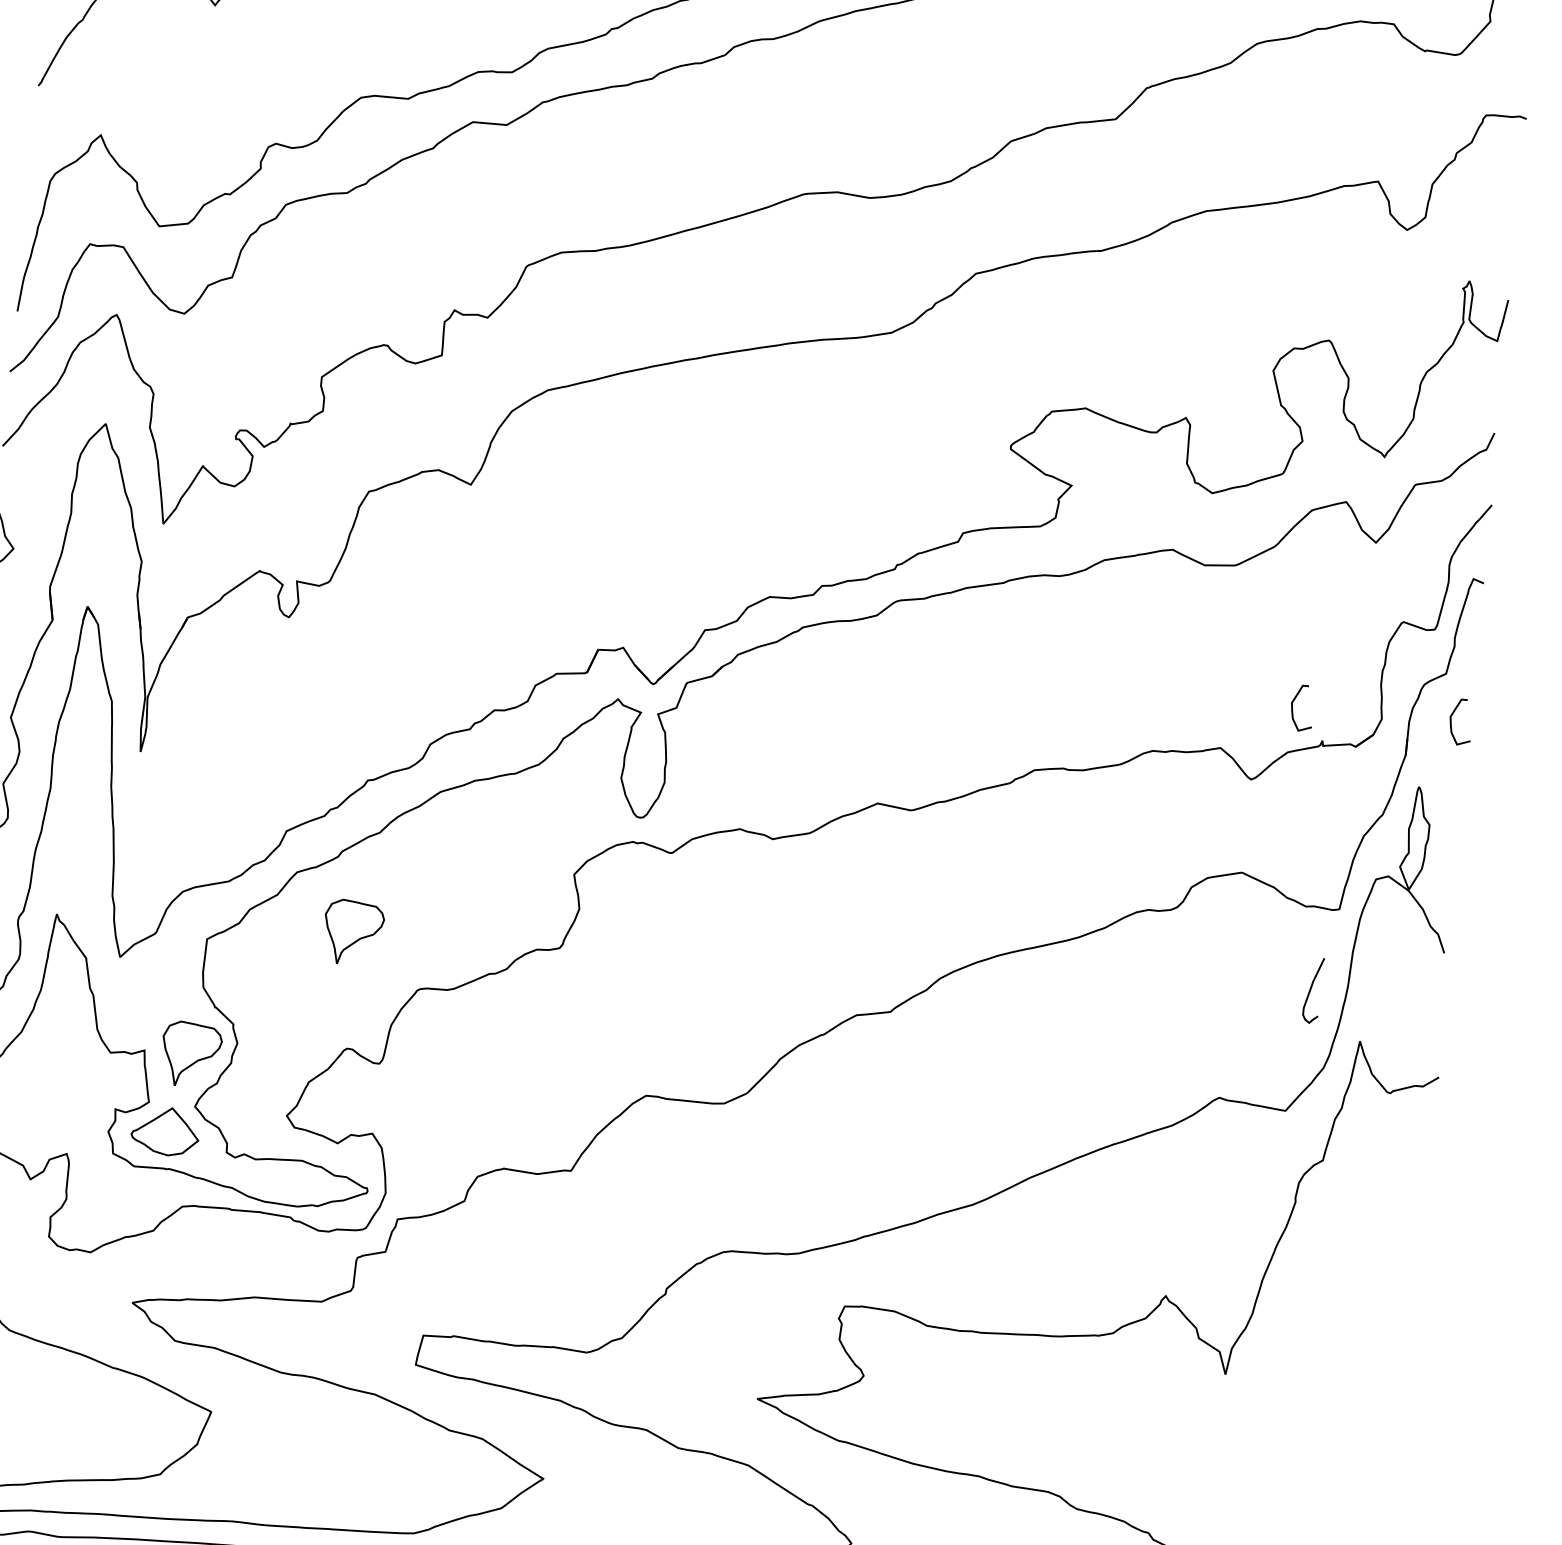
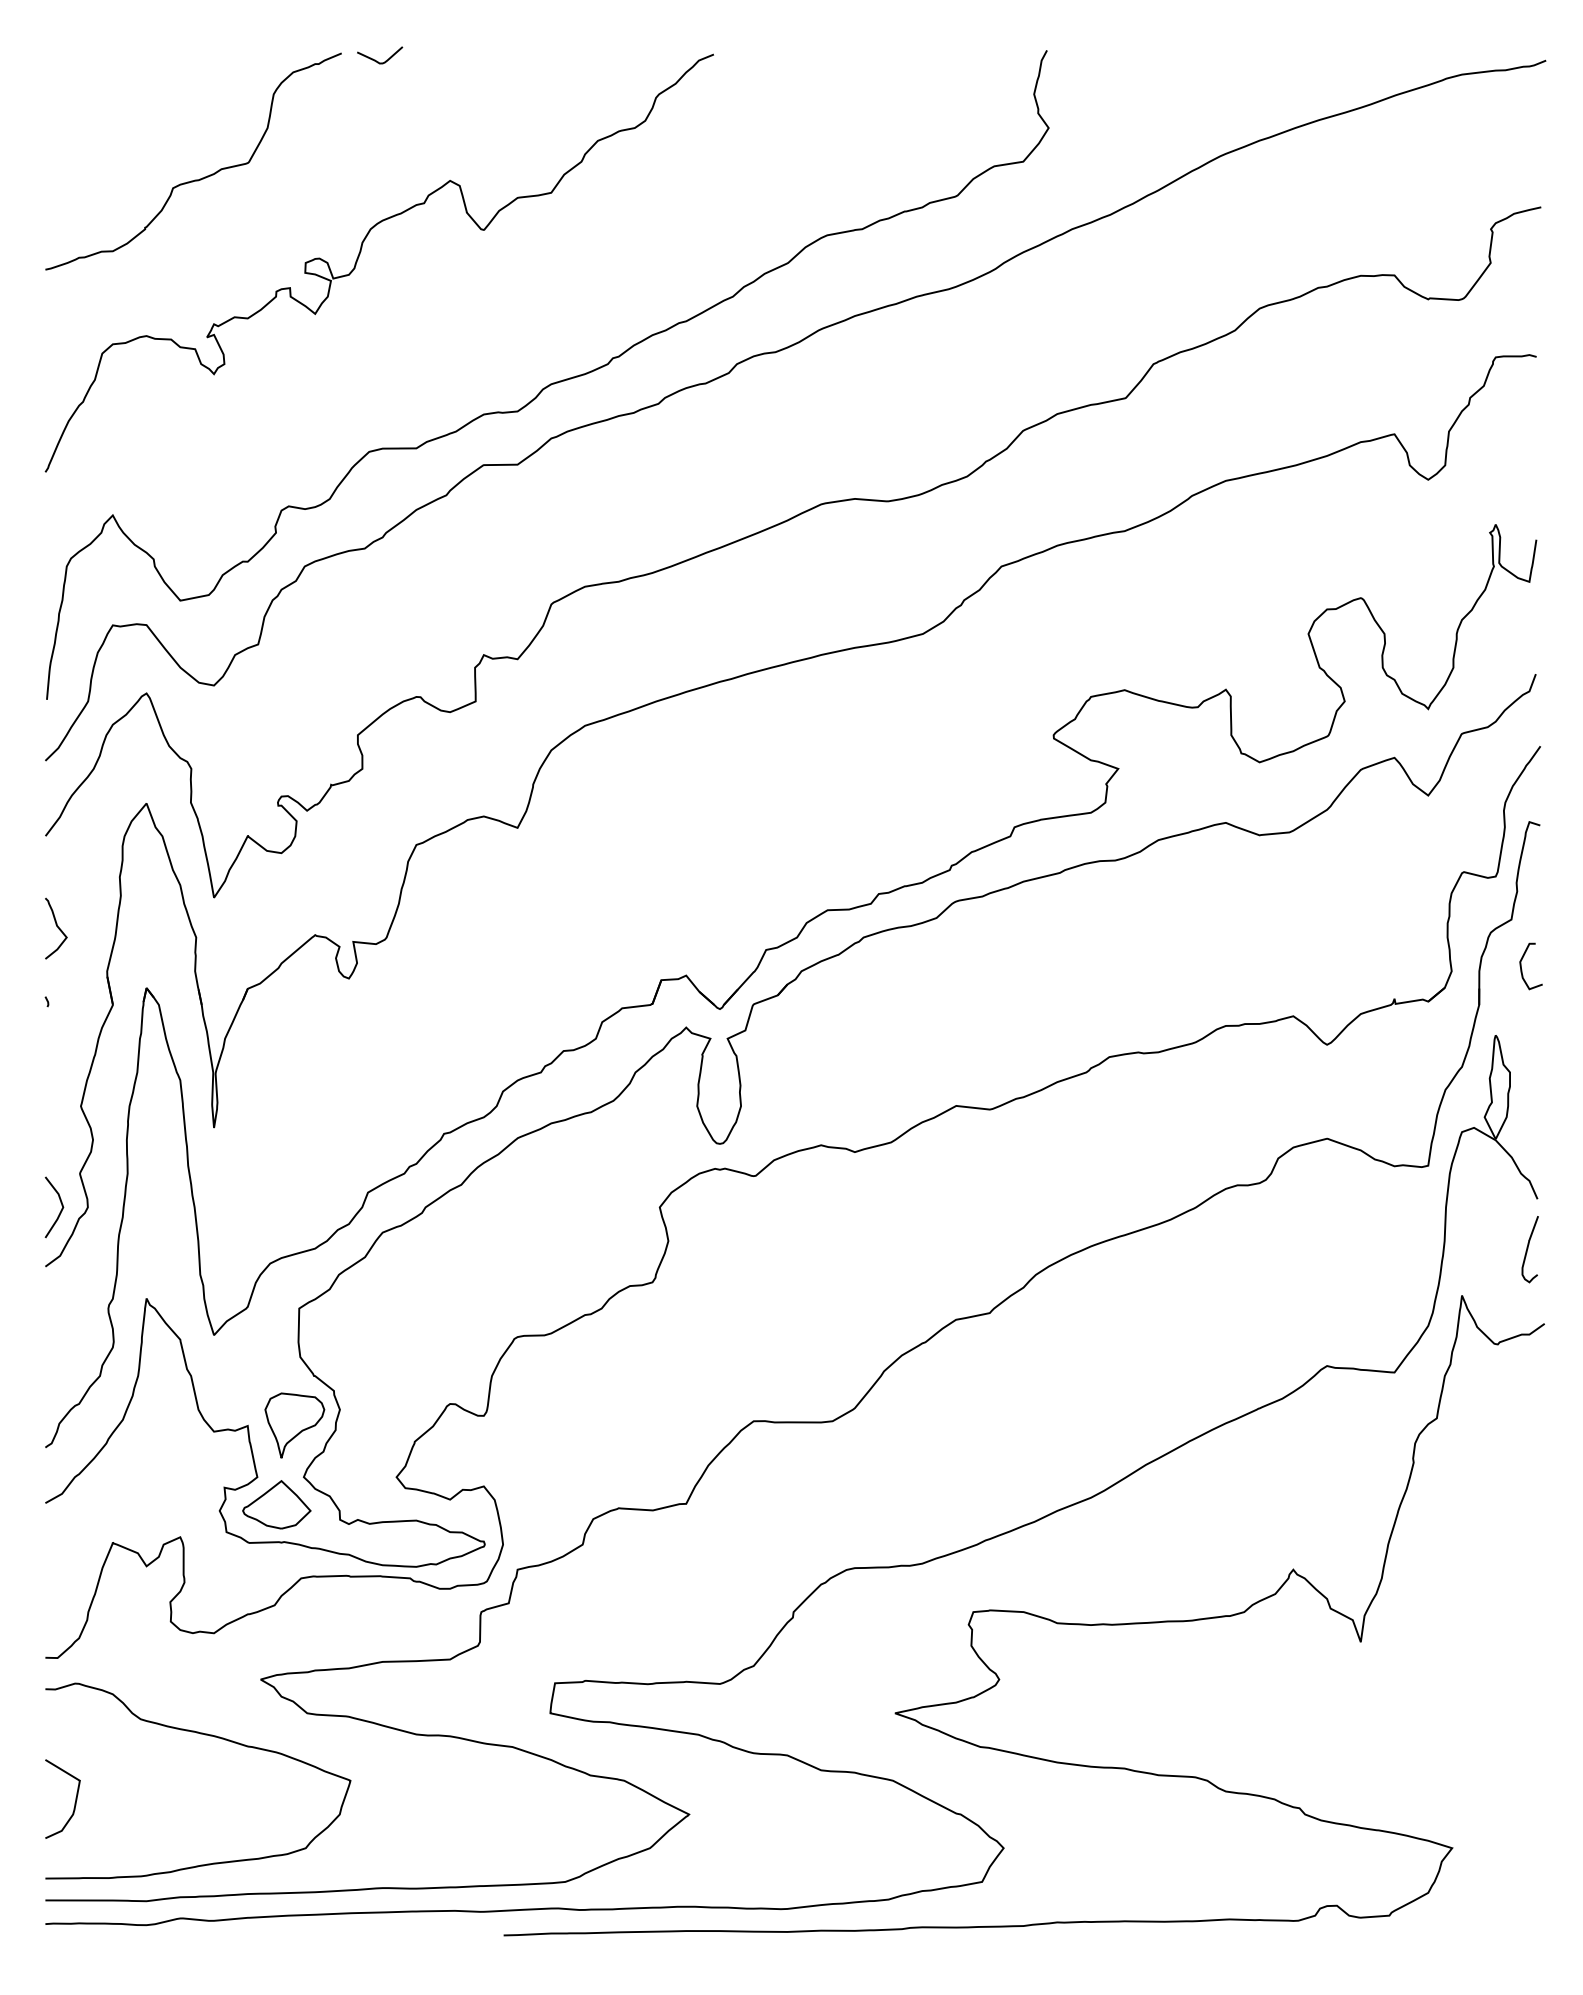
curve: (1293, 710) -> (1362, 971), removed
part: (353, 932) -> (444, 1287), removed
curve: (1311, 989) -> (1528, 1248), moved

